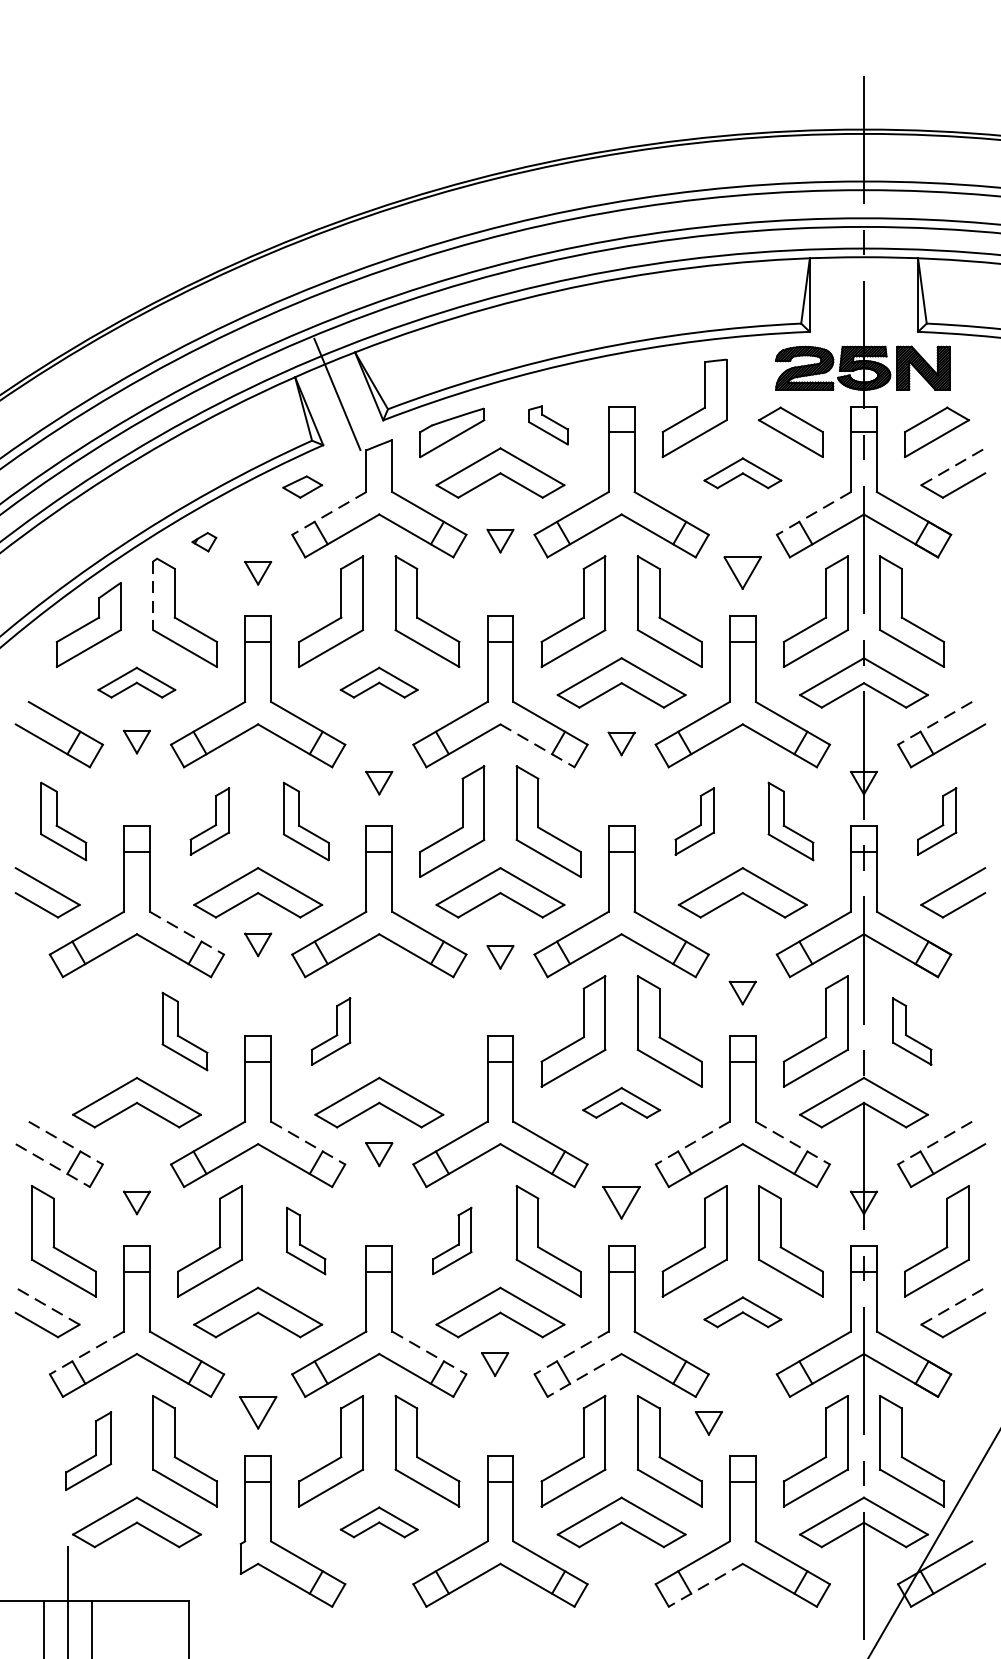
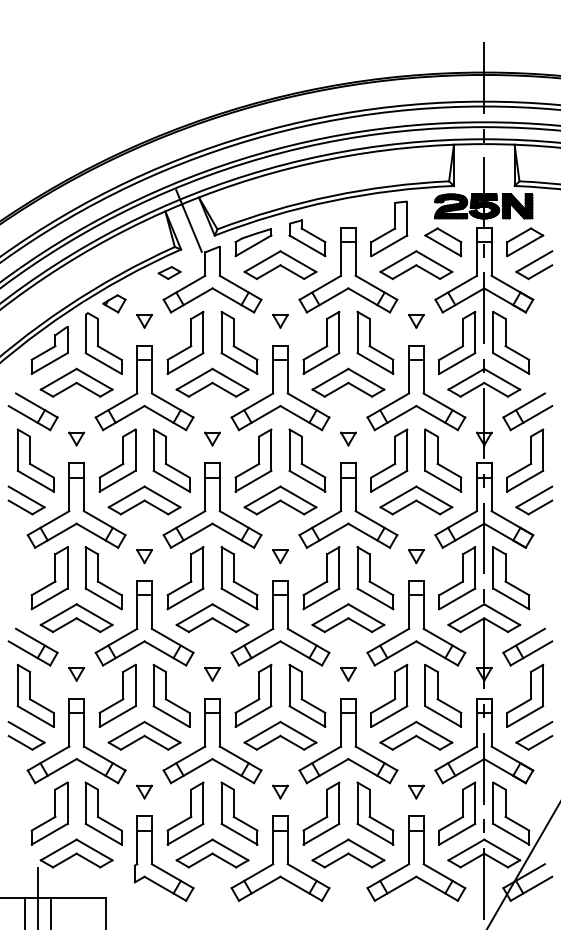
part: (548, 425) -> (307, 238), size x1.67
line: (953, 466) -> (534, 261), dashed -> solid
part: (743, 473) -> (416, 265), size x1.67
line: (329, 512) -> (184, 287), dashed -> solid
line: (814, 512) -> (456, 287), dashed -> solid
part: (204, 541) -> (114, 303), size x1.67
part: (500, 541) -> (280, 321), moved
part: (743, 573) -> (416, 321), size x0.71
line: (152, 596) -> (85, 334), dashed -> solid
part: (136, 682) -> (76, 382), size x1.67
part: (379, 682) -> (212, 382), size x1.67
line: (935, 723) -> (524, 405), dashed -> solid
part: (136, 741) -> (76, 438), moved
part: (621, 743) -> (348, 438), moved
line: (537, 746) -> (301, 418), dashed -> solid
part: (63, 821) -> (35, 460), size x1.43
part: (209, 821) -> (117, 460), size x1.67
part: (306, 821) -> (171, 460), size x1.43
part: (694, 821) -> (389, 460), size x1.67
part: (791, 821) -> (443, 460), size x1.43
part: (937, 821) -> (525, 460), size x1.67
line: (186, 933) -> (104, 523), dashed -> solid
part: (257, 944) -> (144, 556), moved
part: (500, 957) -> (280, 556), moved
part: (88, 1031) -> (49, 578), added
part: (184, 1031) -> (103, 578), size x1.43
part: (331, 1031) -> (185, 578), size x1.67
part: (427, 1031) -> (239, 578), added
part: (912, 1031) -> (511, 578), size x1.67
part: (621, 1103) -> (348, 618), size x1.67
line: (65, 1142) -> (36, 640), dashed -> solid
line: (307, 1142) -> (172, 640), dashed -> solid
line: (693, 1142) -> (388, 640), dashed -> solid
line: (792, 1142) -> (444, 640), dashed -> solid
line: (935, 1142) -> (524, 640), dashed -> solid
part: (379, 1154) -> (212, 674), moved
line: (52, 1165) -> (29, 653), dashed -> solid
part: (621, 1203) -> (348, 674), size x0.71
part: (306, 1240) -> (171, 695), size x1.67
part: (452, 1240) -> (253, 695), size x1.67
line: (47, 1306) -> (26, 732), dashed -> solid
line: (953, 1306) -> (534, 732), dashed -> solid
part: (743, 1311) -> (416, 735), size x1.67
line: (86, 1352) -> (48, 758), dashed -> solid
line: (429, 1352) -> (240, 758), dashed -> solid
line: (571, 1352) -> (320, 758), dashed -> solid
part: (495, 1363) -> (280, 791), moved
line: (584, 1376) -> (327, 771), dashed -> solid
part: (257, 1411) -> (144, 791), size x0.71
part: (709, 1422) -> (416, 791), moved
part: (88, 1451) -> (49, 813), size x1.43
part: (379, 1522) -> (212, 853), size x1.67
line: (705, 1584) -> (395, 888), dashed -> solid

